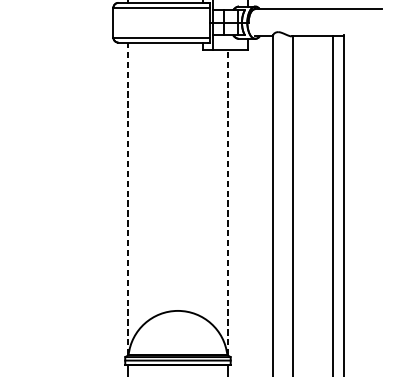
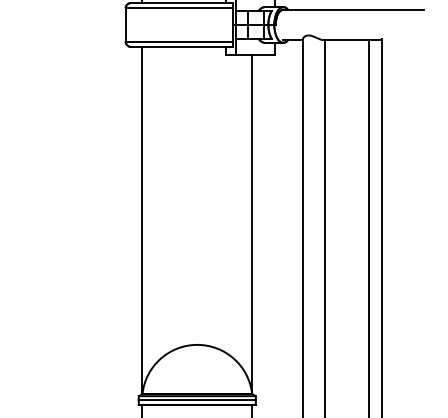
line: (128, 198) -> (142, 220), dashed -> solid
line: (227, 202) -> (252, 224), dashed -> solid

